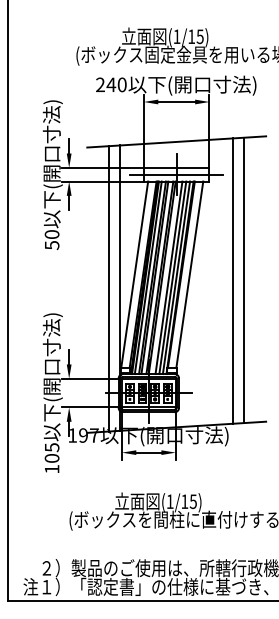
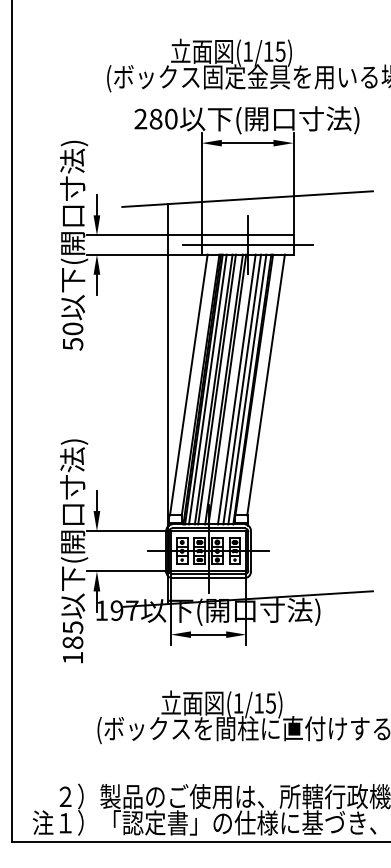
text: (110, 84) -> (155, 118), 240 -> 280
line: (244, 280) -> (342, 393), removed
line: (233, 281) -> (327, 394), removed
line: (108, 289) -> (152, 405), removed
text: (51, 458) -> (72, 642), 105 -> 185

